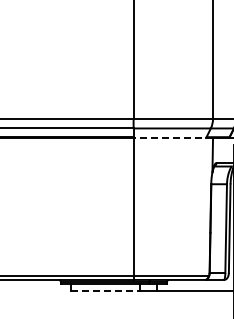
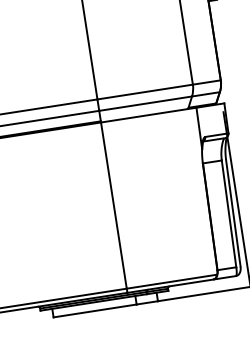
line: (173, 138) -> (149, 115), dashed -> solid
line: (105, 290) -> (95, 310), dashed -> solid

